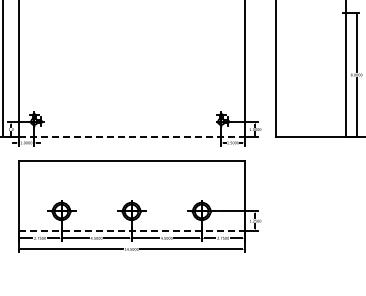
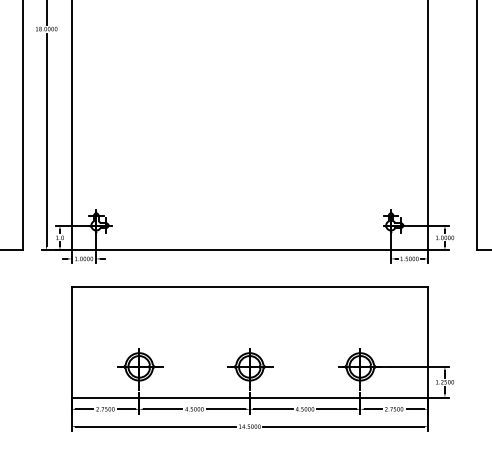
line: (132, 137) -> (251, 250), dashed -> solid
line: (132, 230) -> (251, 396), dashed -> solid

